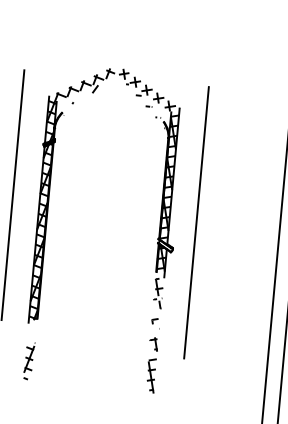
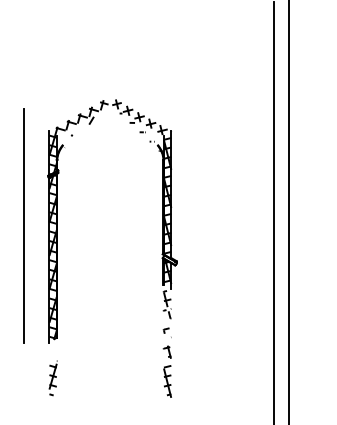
line: (196, 222) -> (196, 235), removed

